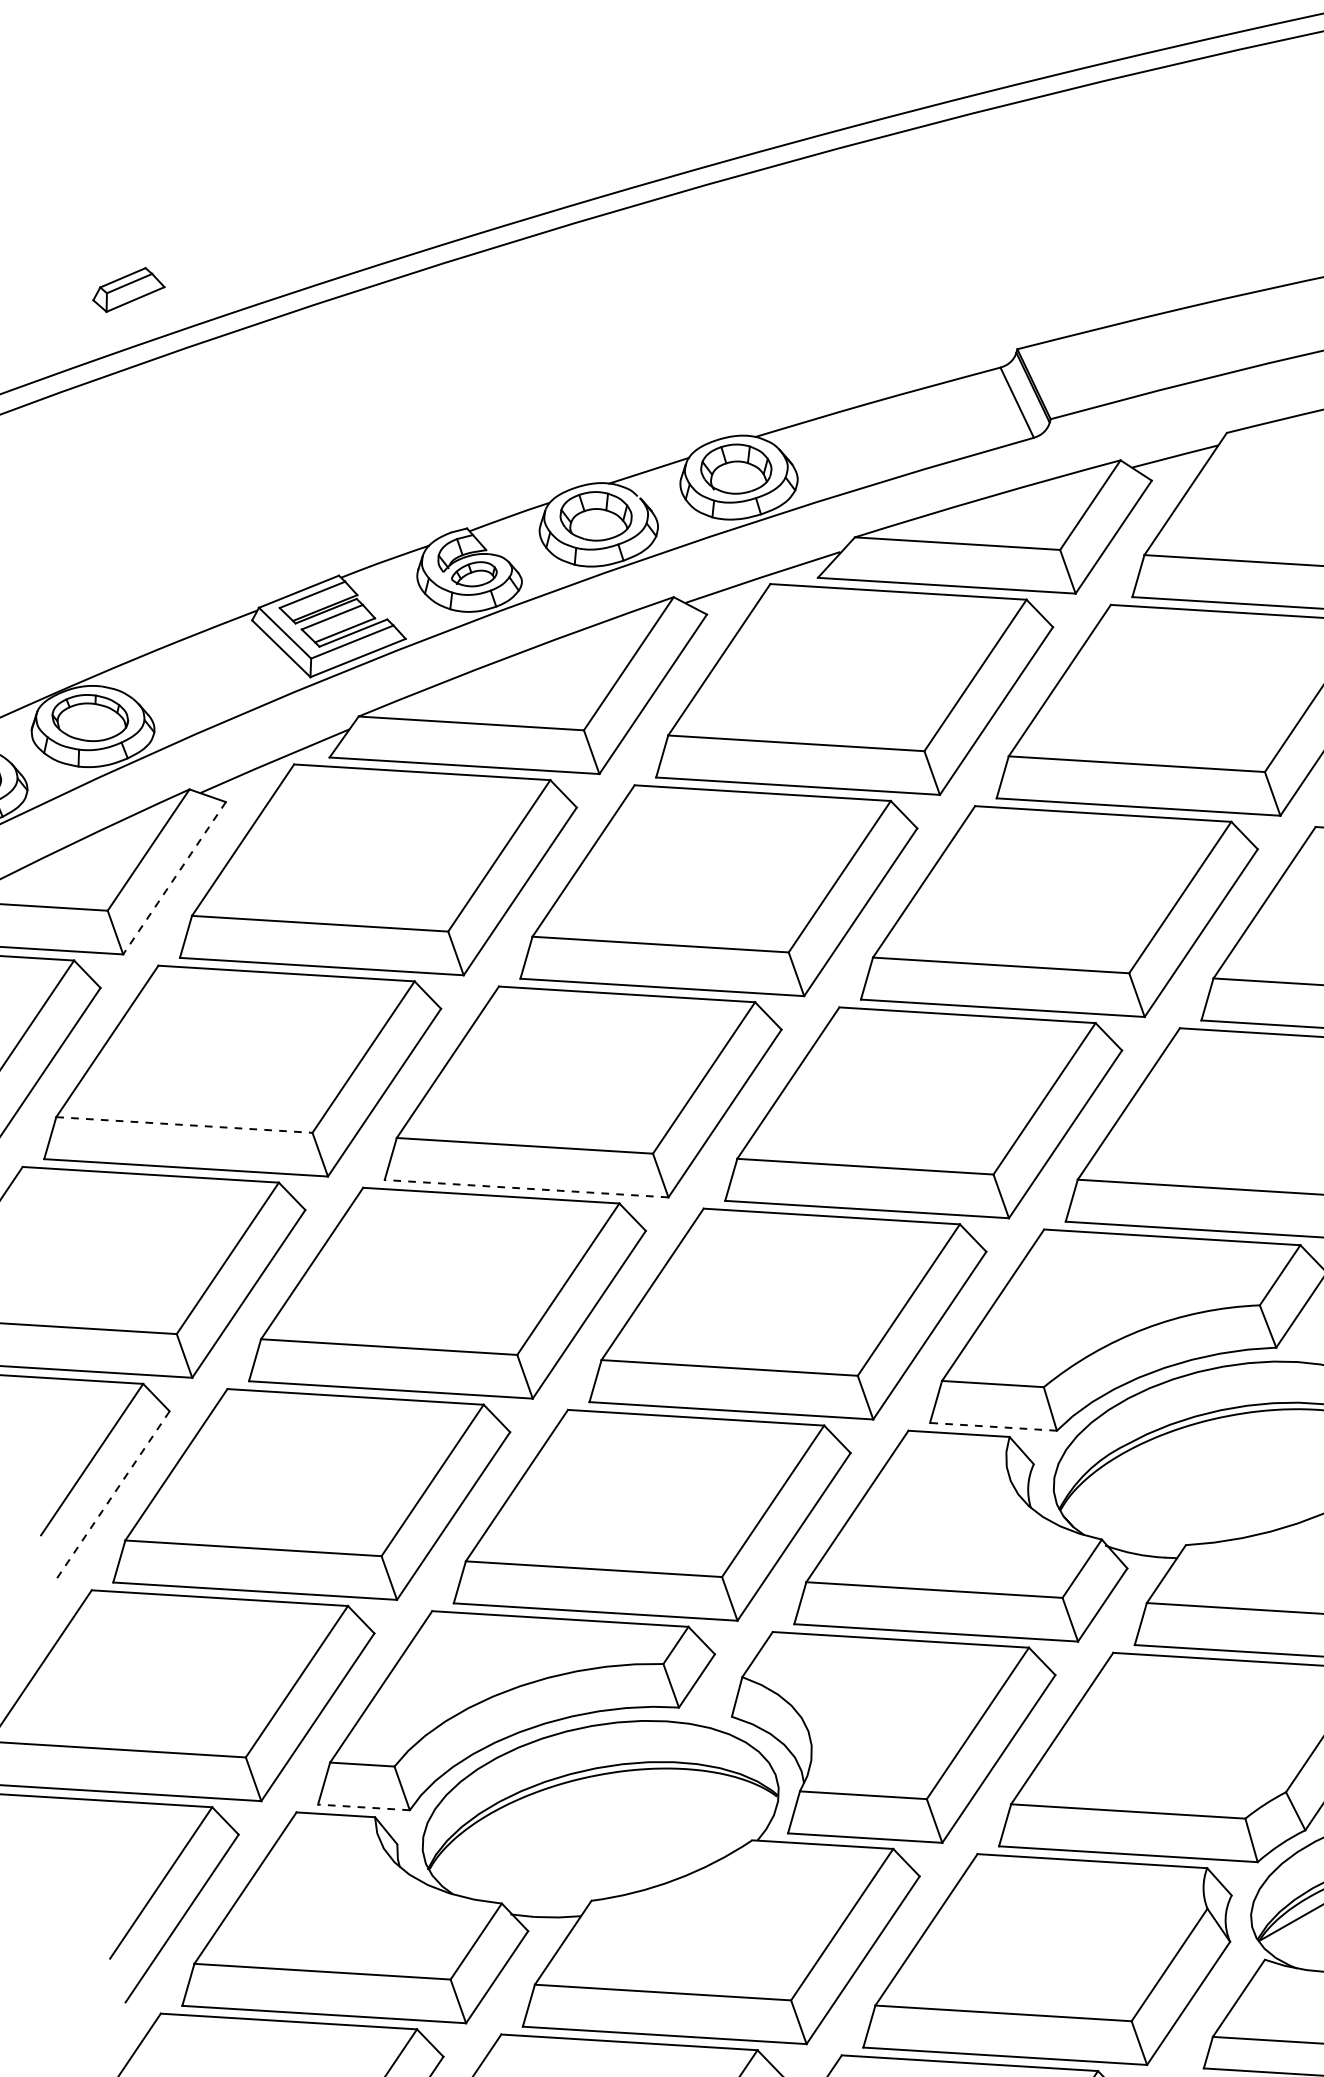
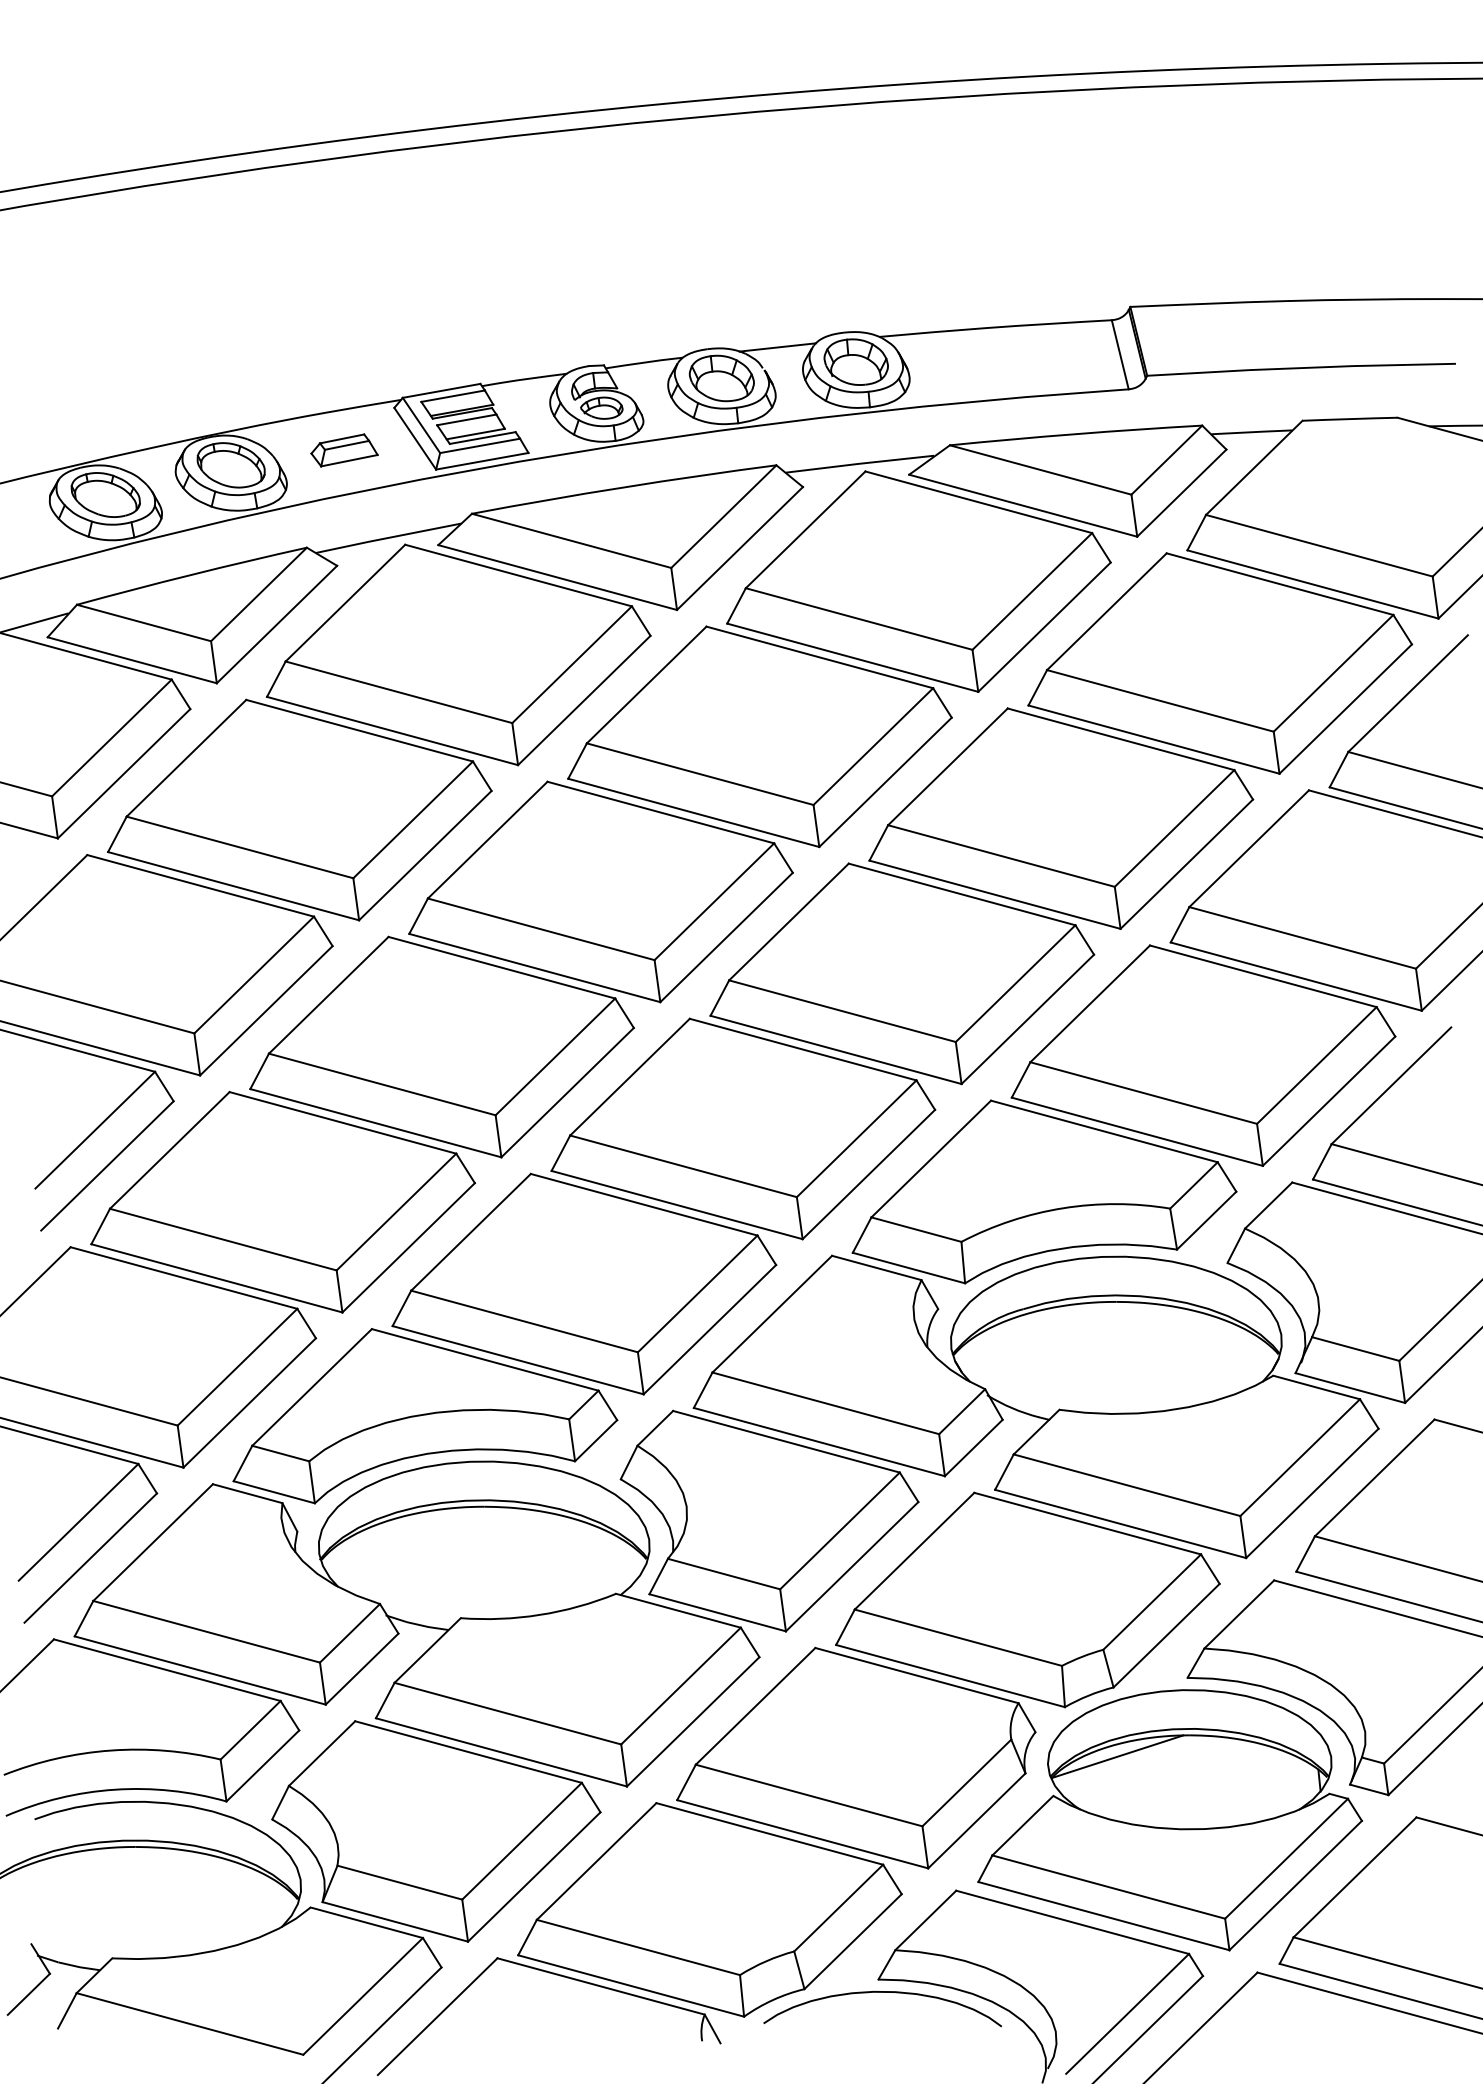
part: (128, 289) -> (344, 450), moved
line: (174, 878) -> (276, 624), dashed -> solid
line: (184, 1124) -> (240, 847), dashed -> solid
line: (526, 1188) -> (534, 967), dashed -> solid
line: (992, 1426) -> (908, 1267), dashed -> solid
line: (113, 1494) -> (107, 1165), dashed -> solid
line: (363, 1807) -> (273, 1492), dashed -> solid

